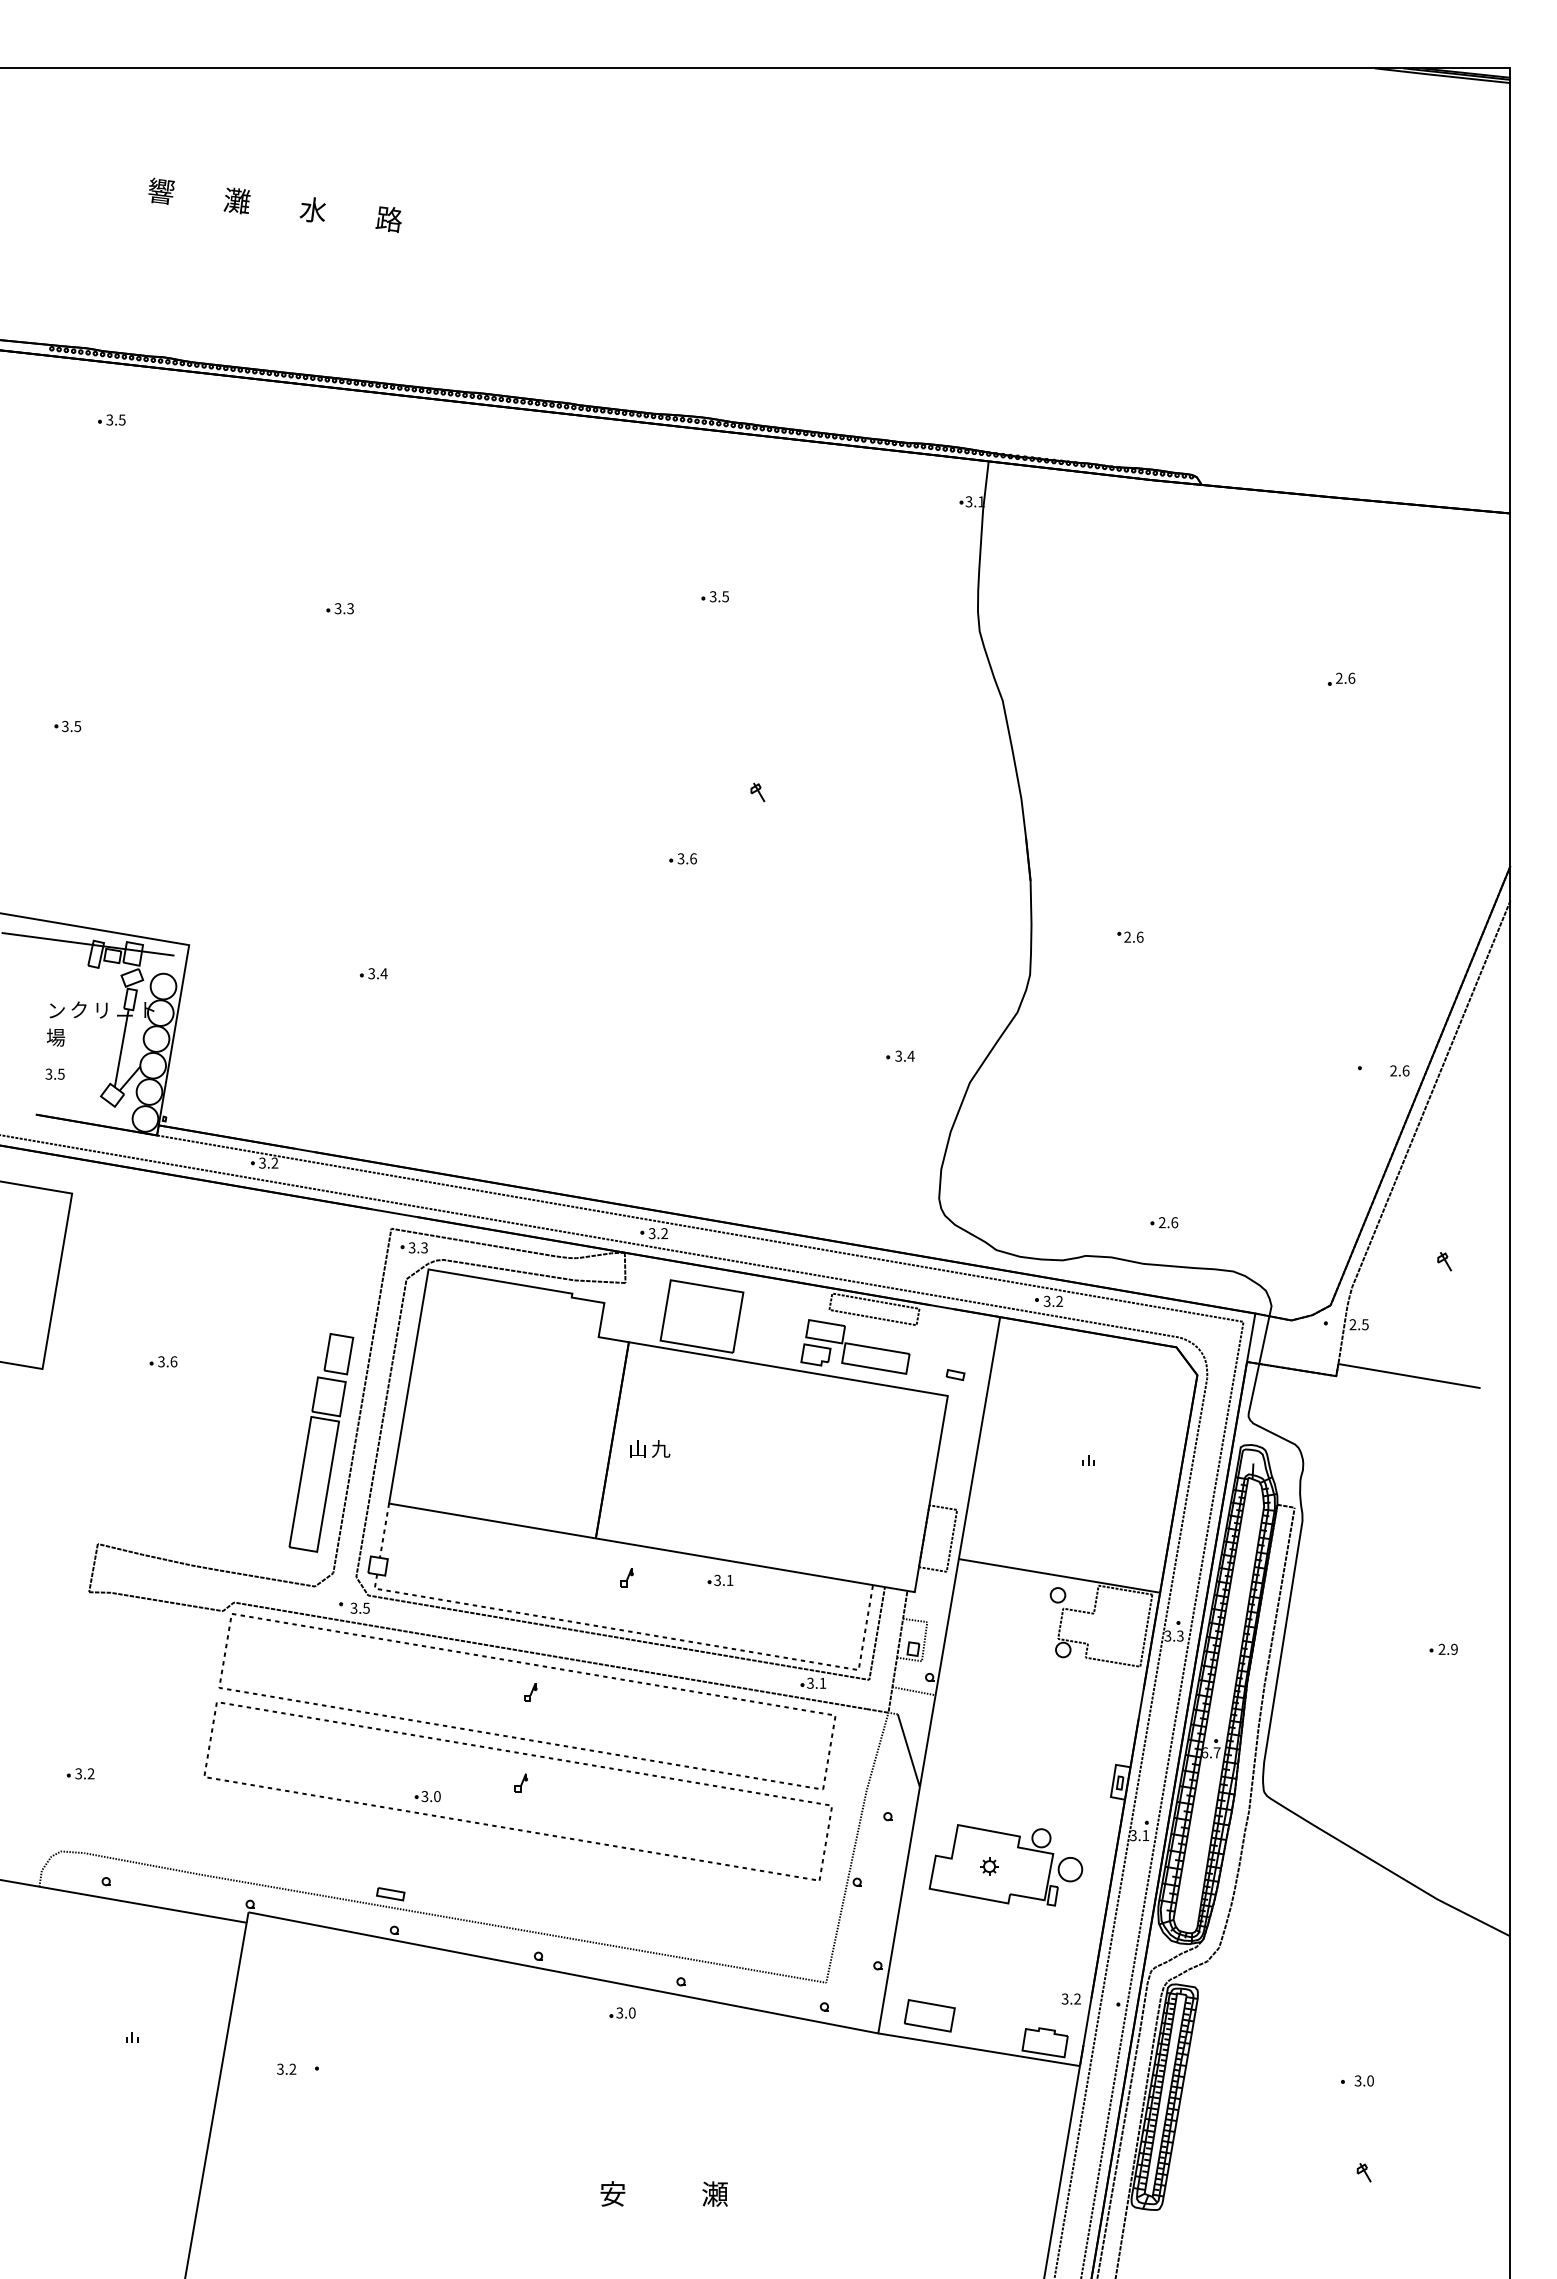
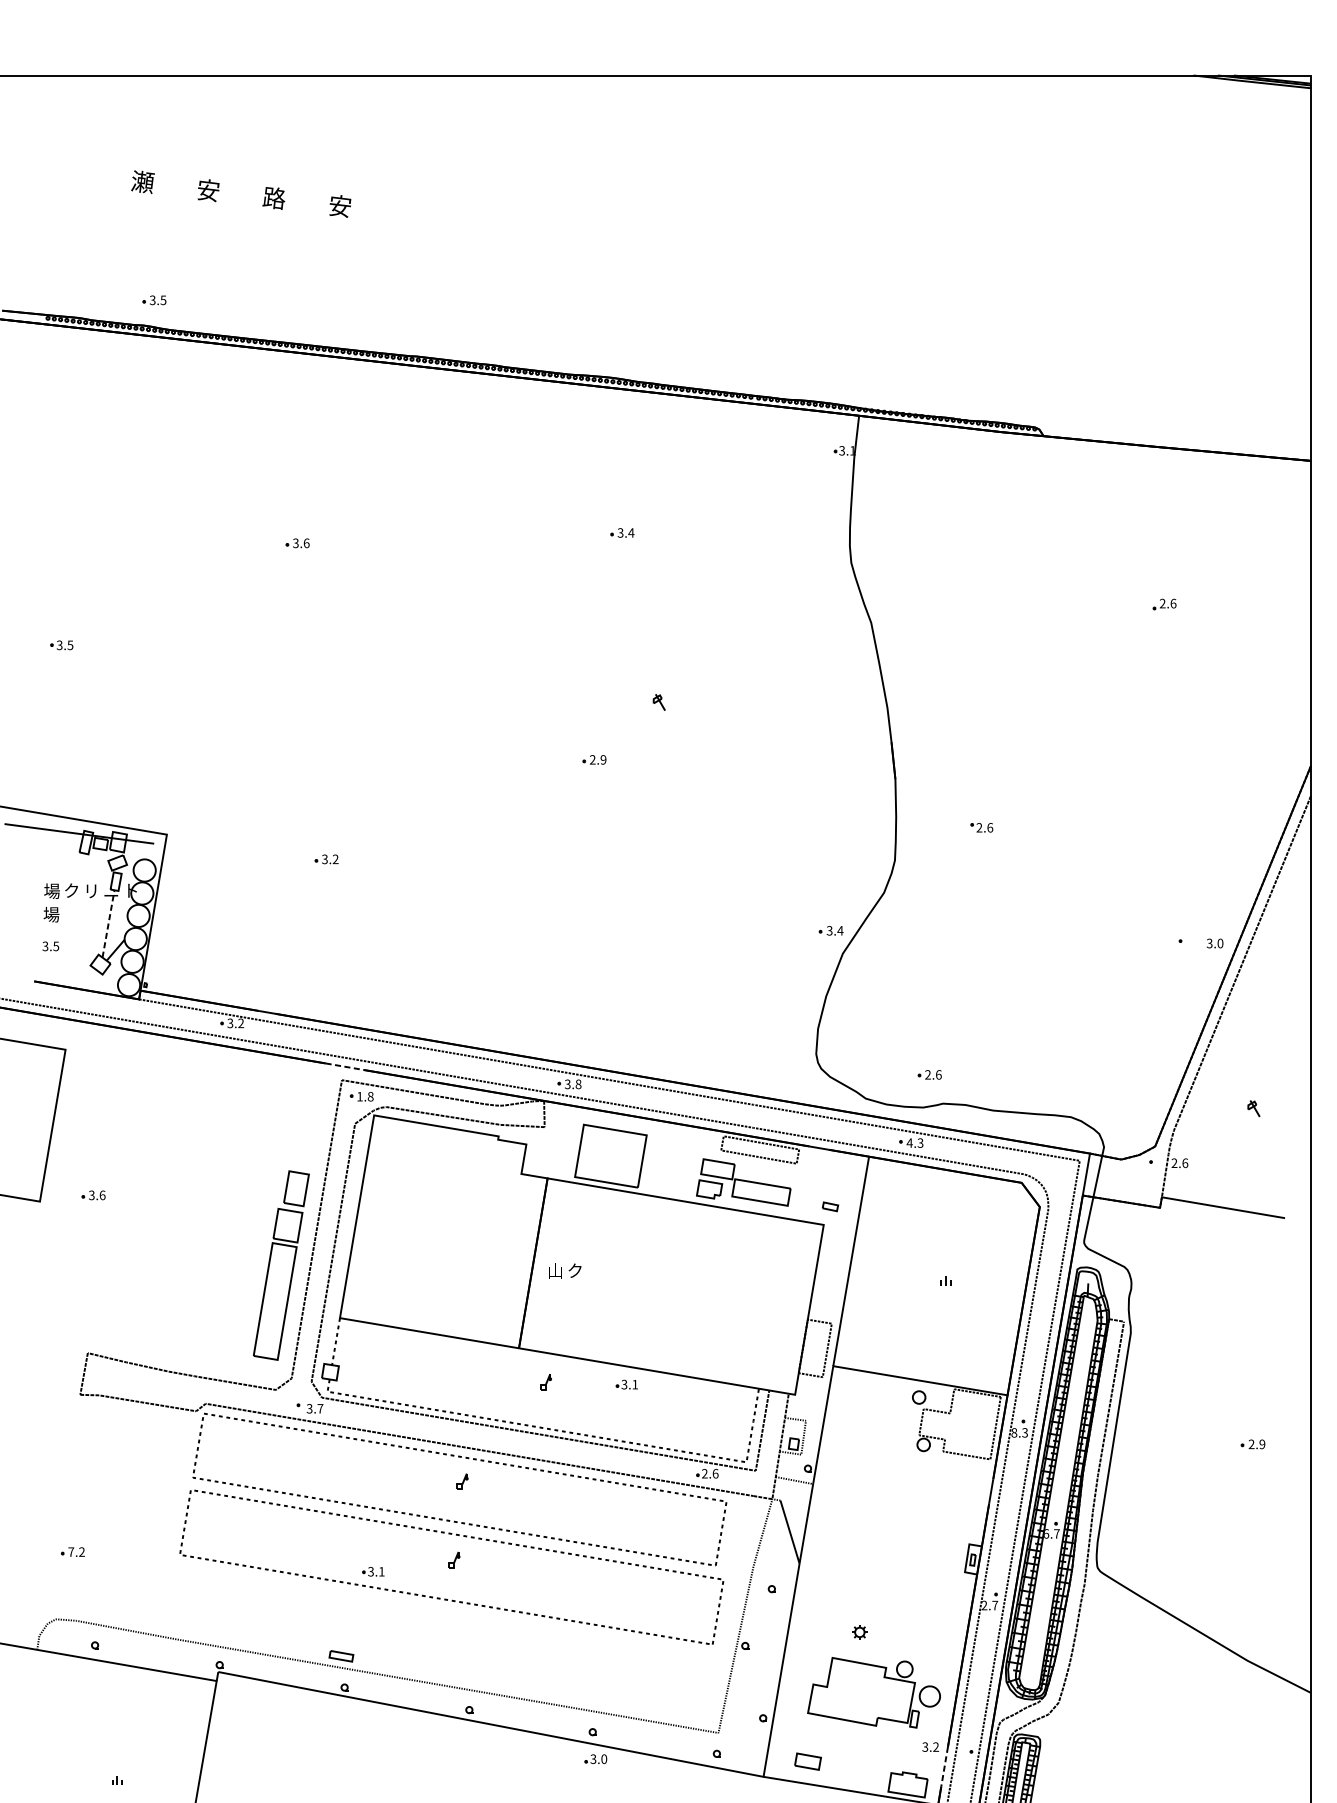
text: (161, 191) -> (142, 182), 響 -> 瀬
text: (236, 200) -> (207, 189), 灘 -> 安
text: (312, 210) -> (273, 198), 水 -> 路
text: (388, 219) -> (339, 206), 路 -> 安
part: (111, 419) -> (154, 299), moved
text: (725, 596) -> (631, 532), 3.5 -> 3.4
text: (350, 608) -> (306, 543), 3.3 -> 3.6
text: (686, 858) -> (597, 759), 3.6 -> 2.9
text: (383, 973) -> (335, 859), 3.4 -> 3.2
text: (56, 1010) -> (52, 891), ン -> 場
line: (121, 1048) -> (108, 924), solid -> dashed
part: (900, 1055) -> (831, 930), moved
text: (1399, 1070) -> (1214, 943), 2.6 -> 3.0
line: (394, 1213) -> (344, 1066), solid -> dashed
part: (1164, 1222) -> (929, 1074), moved
text: (664, 1233) -> (578, 1084), 3.2 -> 3.8
text: (417, 1247) -> (364, 1096), 3.3 -> 1.8
text: (1053, 1301) -> (915, 1143), 3.2 -> 4.3
text: (1365, 1324) -> (1185, 1163), 2.5 -> 2.6
part: (163, 1361) -> (93, 1195), moved
text: (661, 1448) -> (575, 1270), 九 -> ク
text: (366, 1607) -> (320, 1408), 3.5 -> 3.7
text: (1167, 1635) -> (1013, 1432), 3.3 -> 8.3
text: (816, 1682) -> (710, 1473), 3.1 -> 2.6
text: (78, 1773) -> (71, 1551), 3.2 -> 7.2
text: (437, 1796) -> (381, 1571), 3.0 -> 3.1
text: (1139, 1835) -> (989, 1605), 3.1 -> 2.7
part: (1005, 1865) -> (873, 1692), moved
part: (622, 2012) -> (595, 1758), moved
part: (929, 2015) -> (807, 1761), size x0.6
line: (1087, 2021) -> (944, 1766), solid -> dashed

